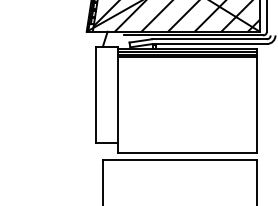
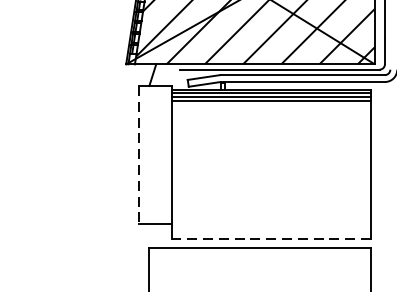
line: (95, 95) -> (138, 155), solid -> dashed
line: (187, 153) -> (270, 239), solid -> dashed

